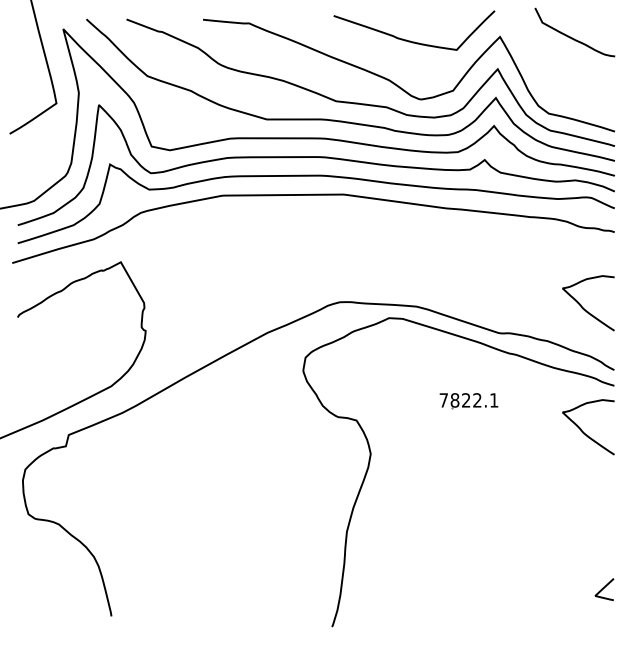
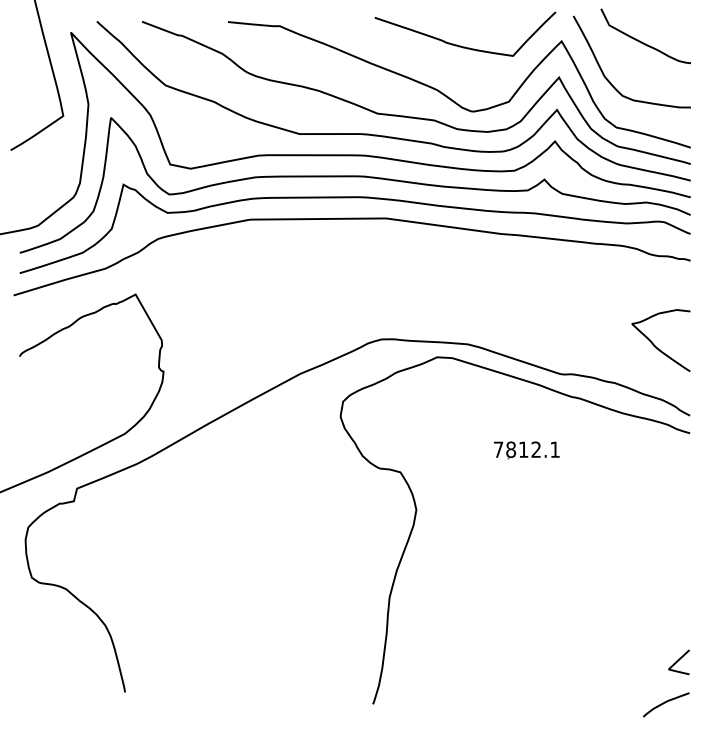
curve: (543, 72) -> (610, 81), added
text: (466, 400) -> (523, 449), 7822.1 -> 7812.1
curve: (583, 431) -> (655, 484), removed
curve: (592, 626) -> (665, 703), added

